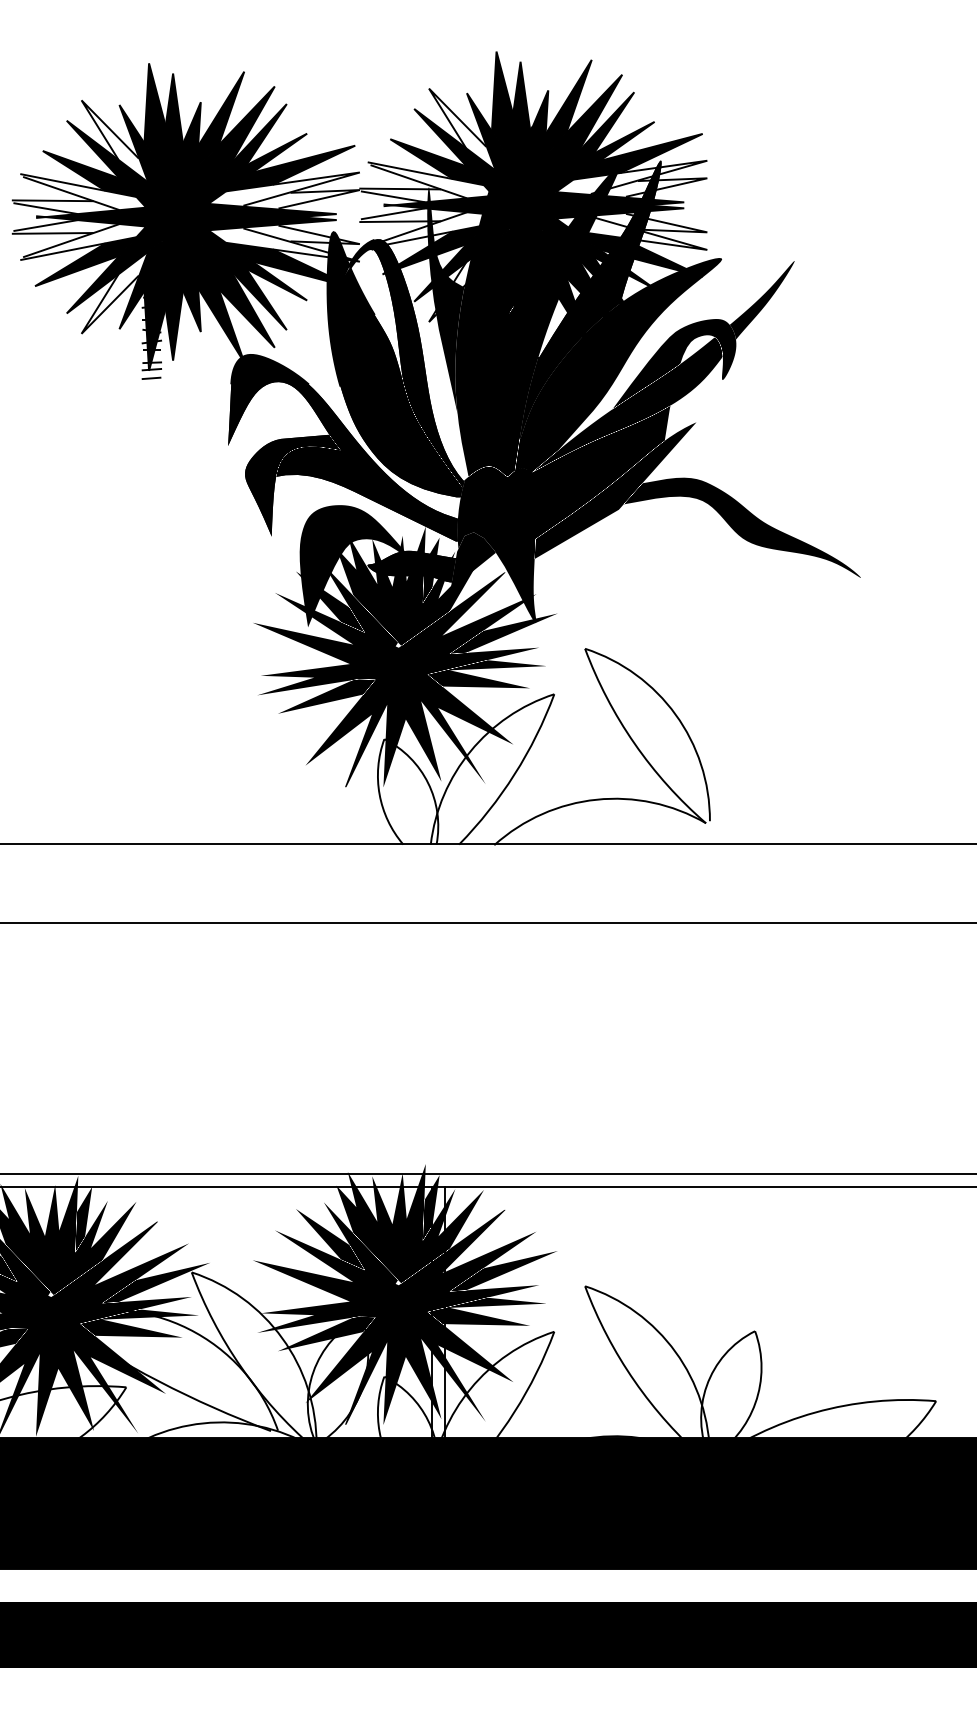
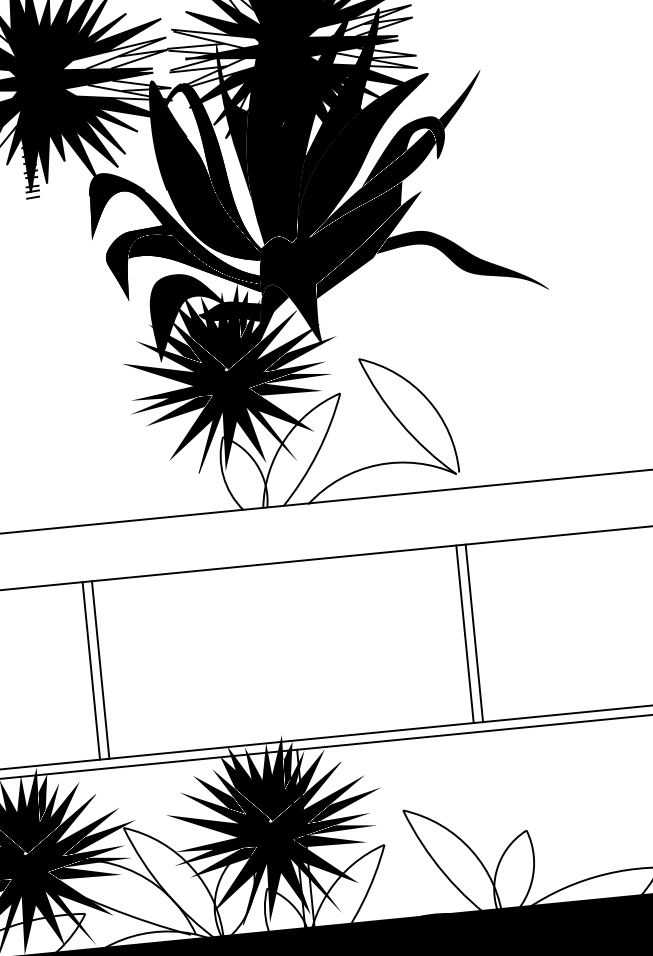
line: (168, 1047) -> (91, 670), added
line: (181, 1047) -> (100, 669), added
line: (695, 1047) -> (464, 633), added
line: (708, 1047) -> (473, 632), added

